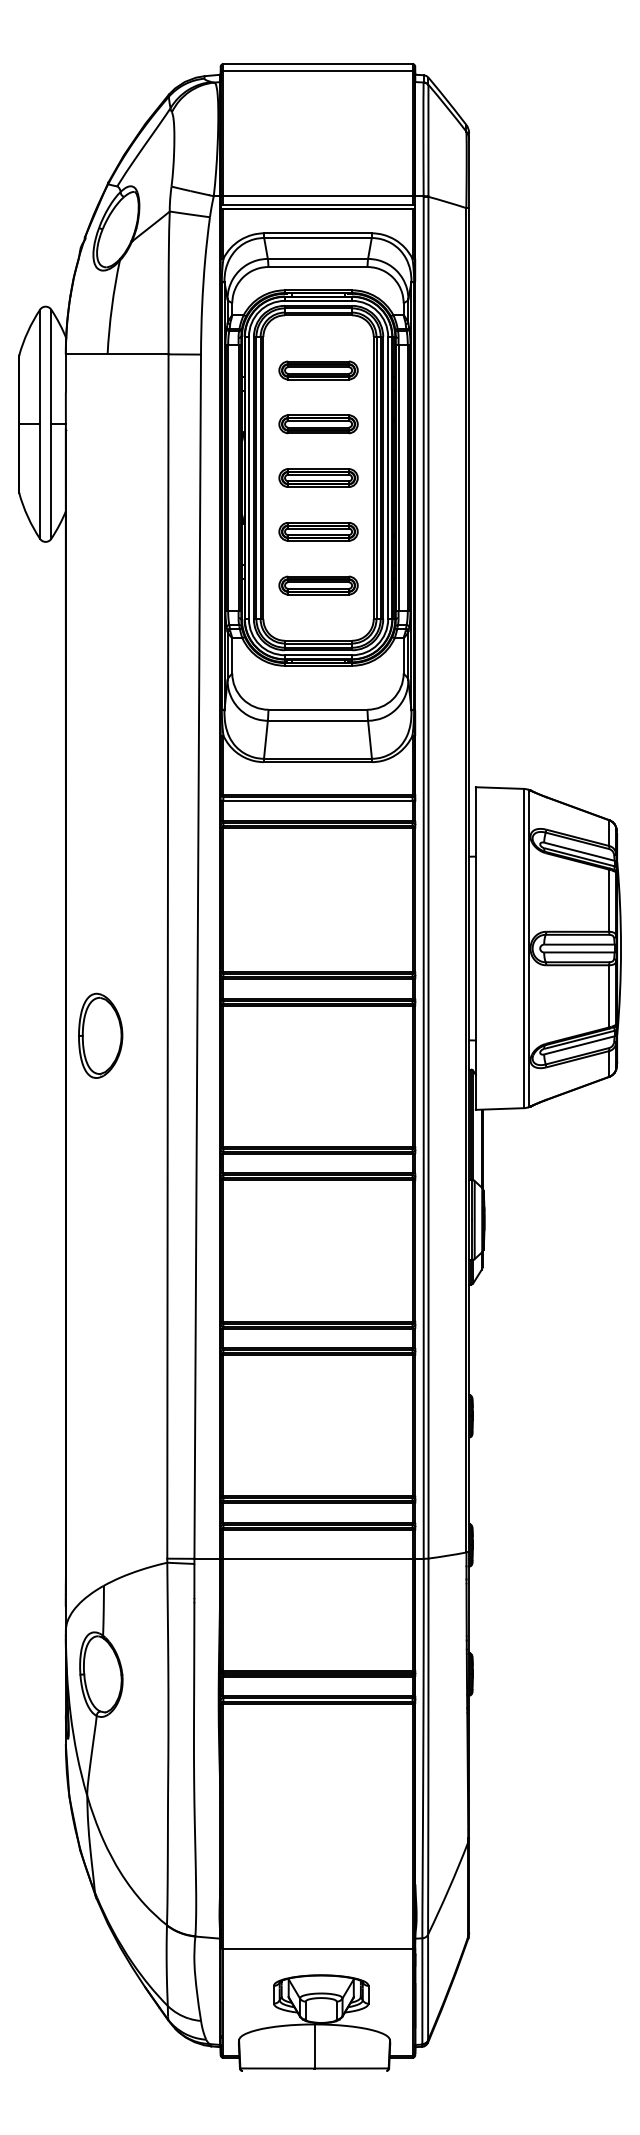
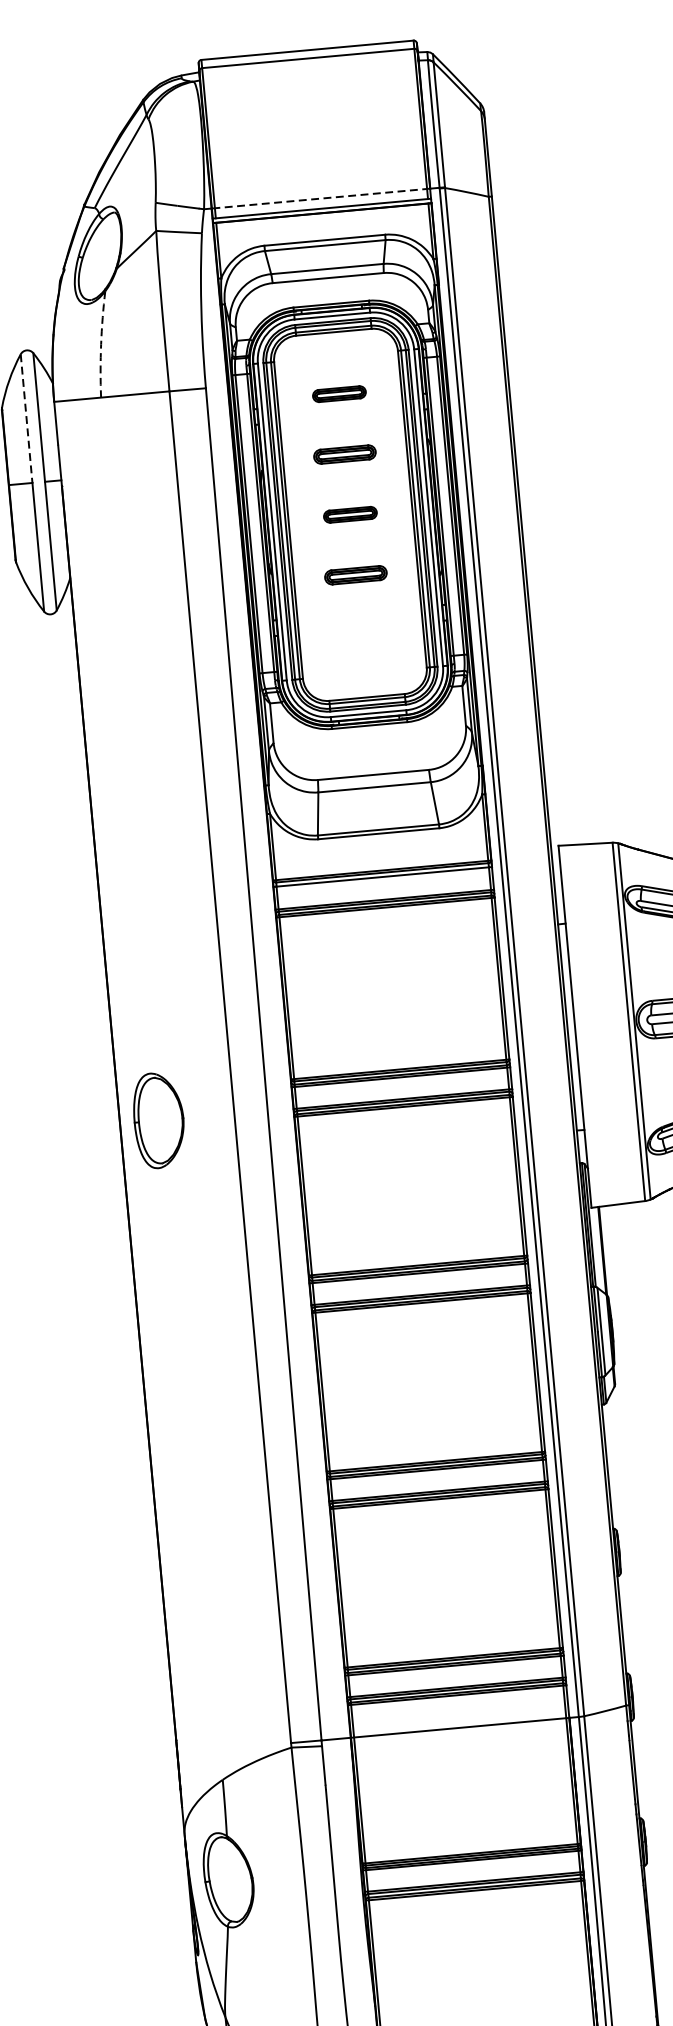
line: (317, 196) -> (320, 198), solid -> dashed
arc: (111, 307) -> (100, 344), solid -> dashed
line: (40, 367) -> (27, 419), solid -> dashed
part: (318, 370) -> (339, 394), size x0.6
part: (318, 424) -> (344, 454), size x0.7
part: (318, 477) -> (350, 514), size x0.6
part: (318, 531) -> (355, 574), size x0.7
part: (318, 585) -> (361, 635), removed
part: (100, 1035) -> (158, 1120), moved

